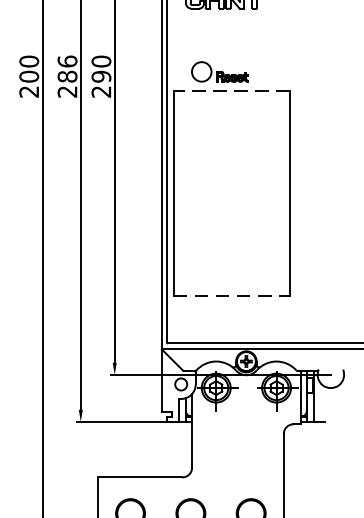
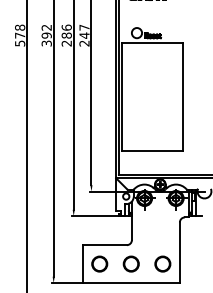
text: (101, 68) -> (84, 31), 290 -> 247
text: (28, 76) -> (46, 35), 200 -> 392
line: (231, 91) -> (152, 43), dashed -> solid
line: (233, 296) -> (153, 150), dashed -> solid

